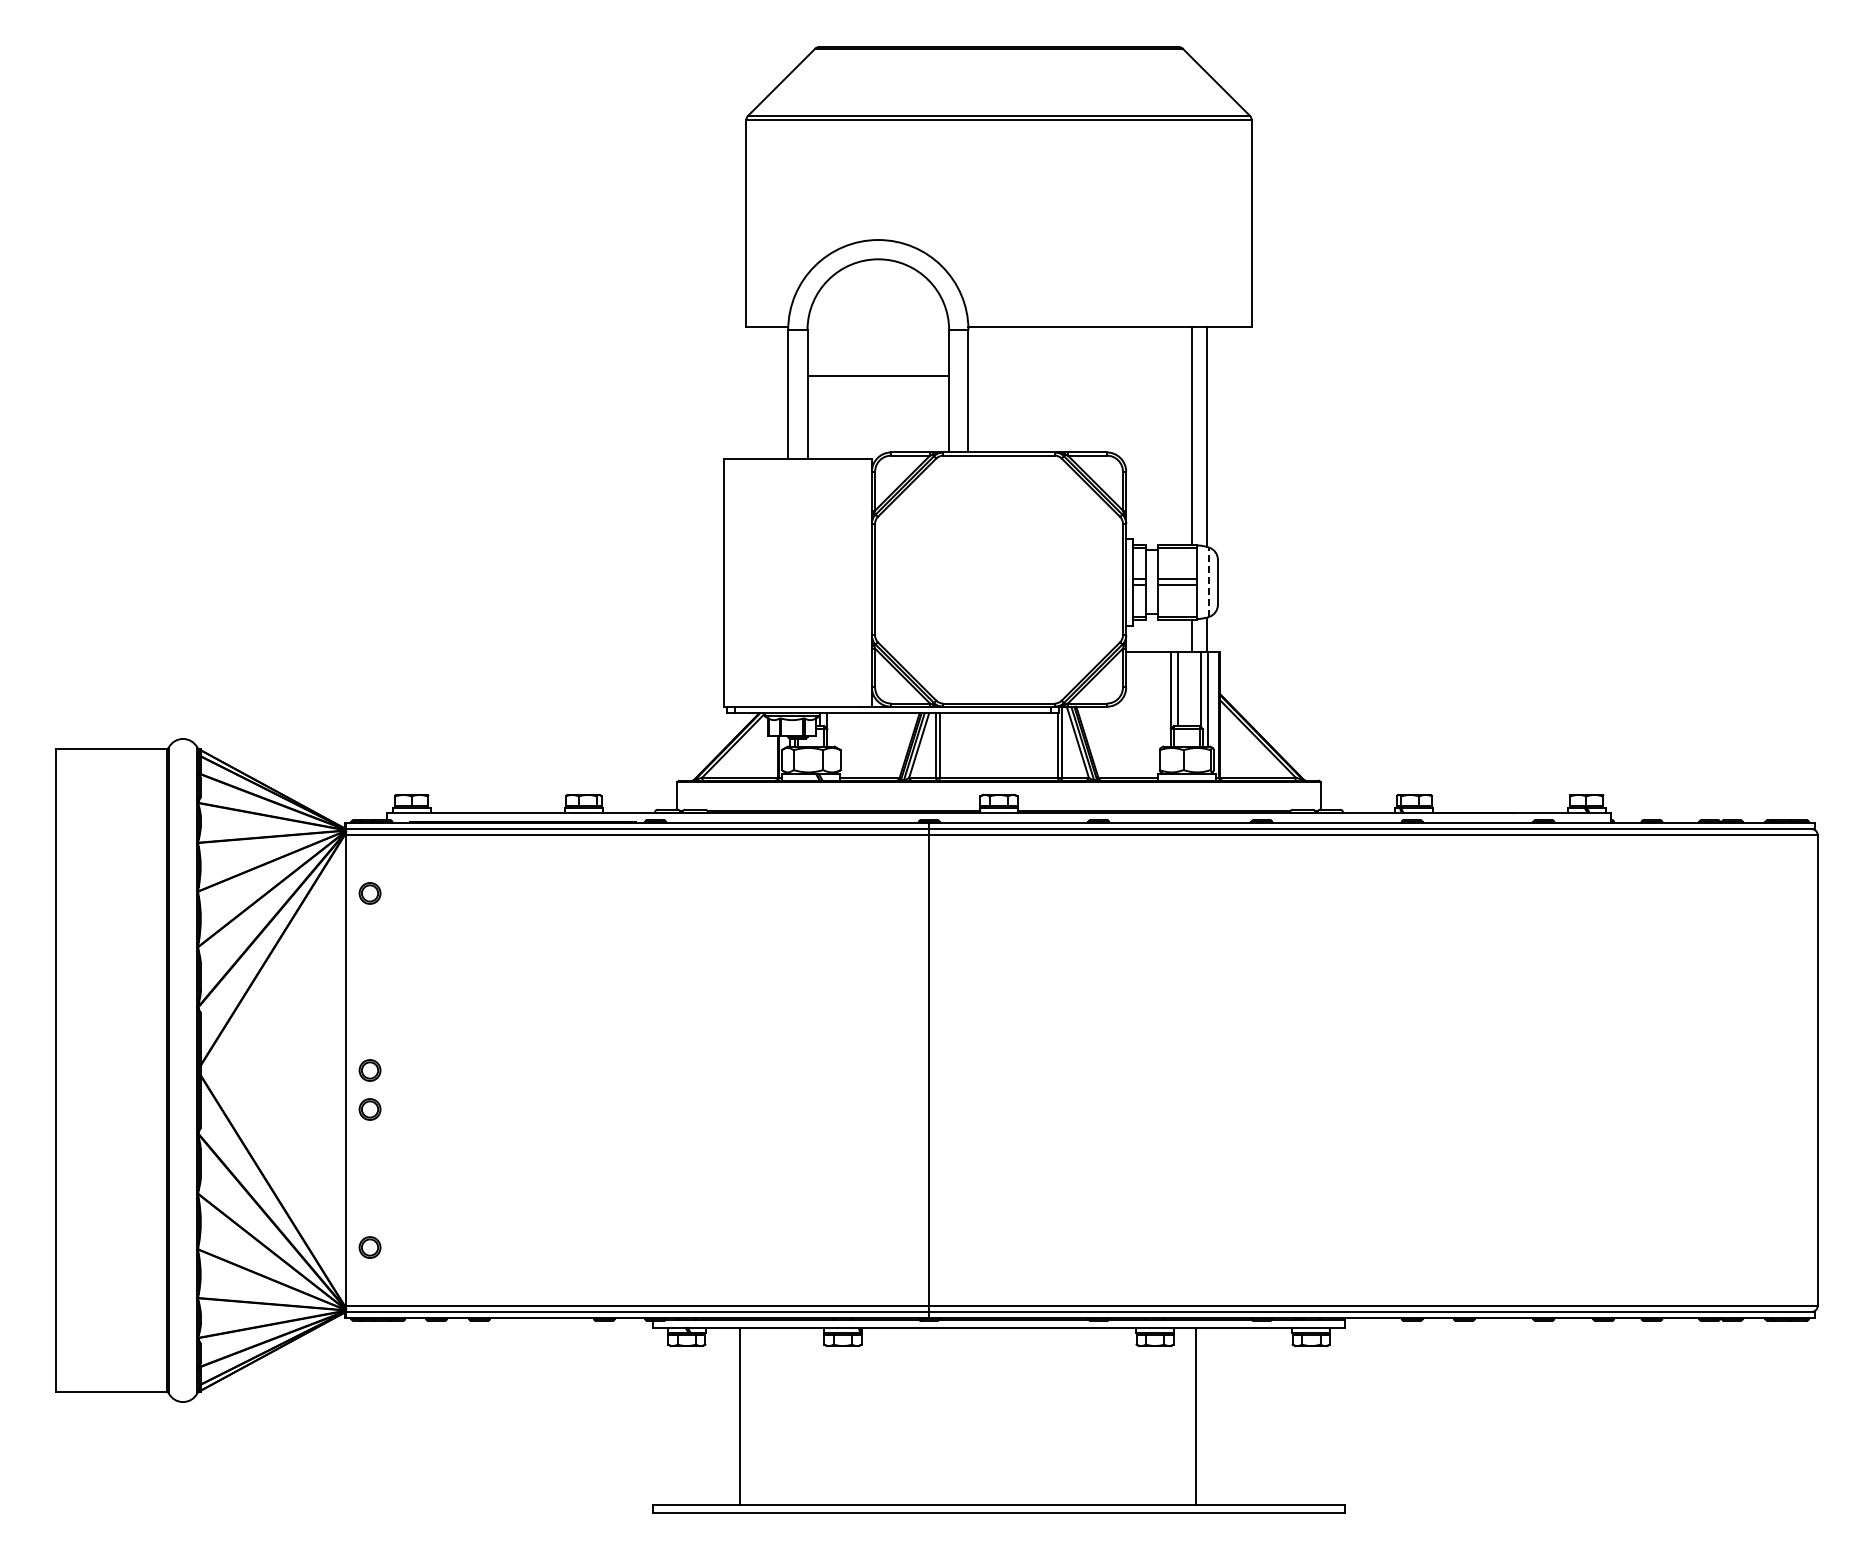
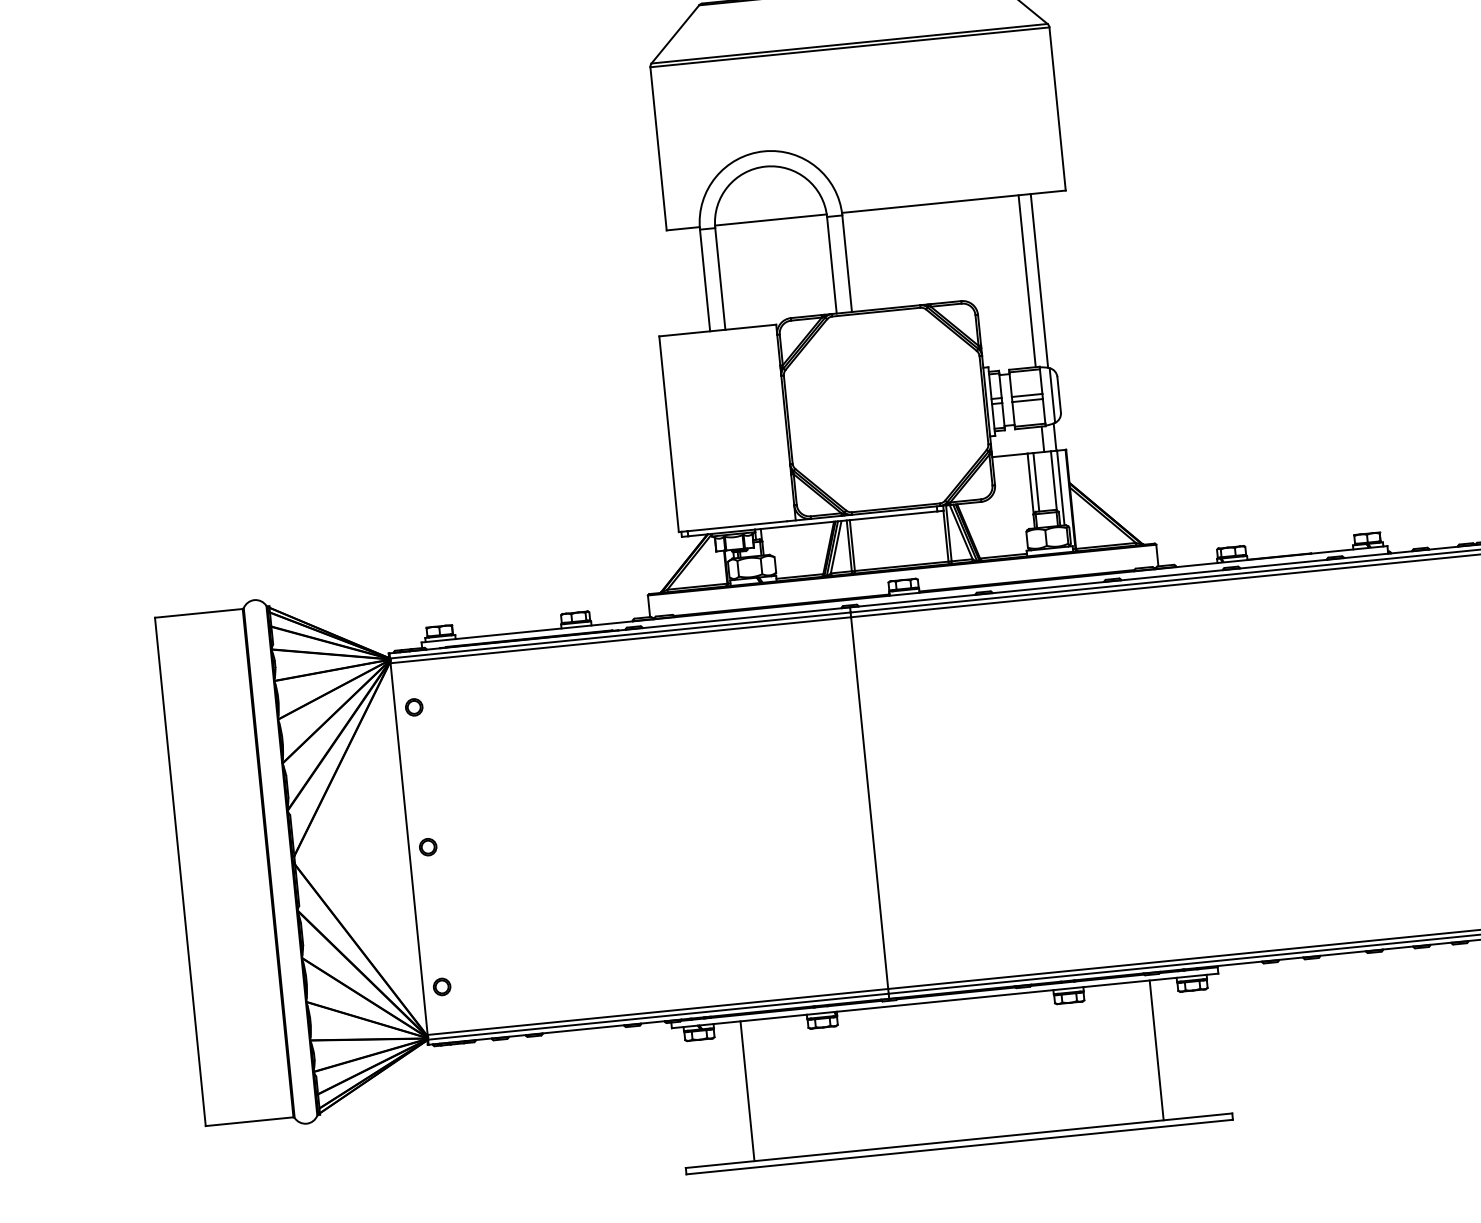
line: (878, 375) -> (771, 219), moved
line: (1209, 582) -> (1052, 395), dashed -> solid
part: (369, 1109) -> (430, 878), removed
line: (1196, 1416) -> (1156, 1050), moved

